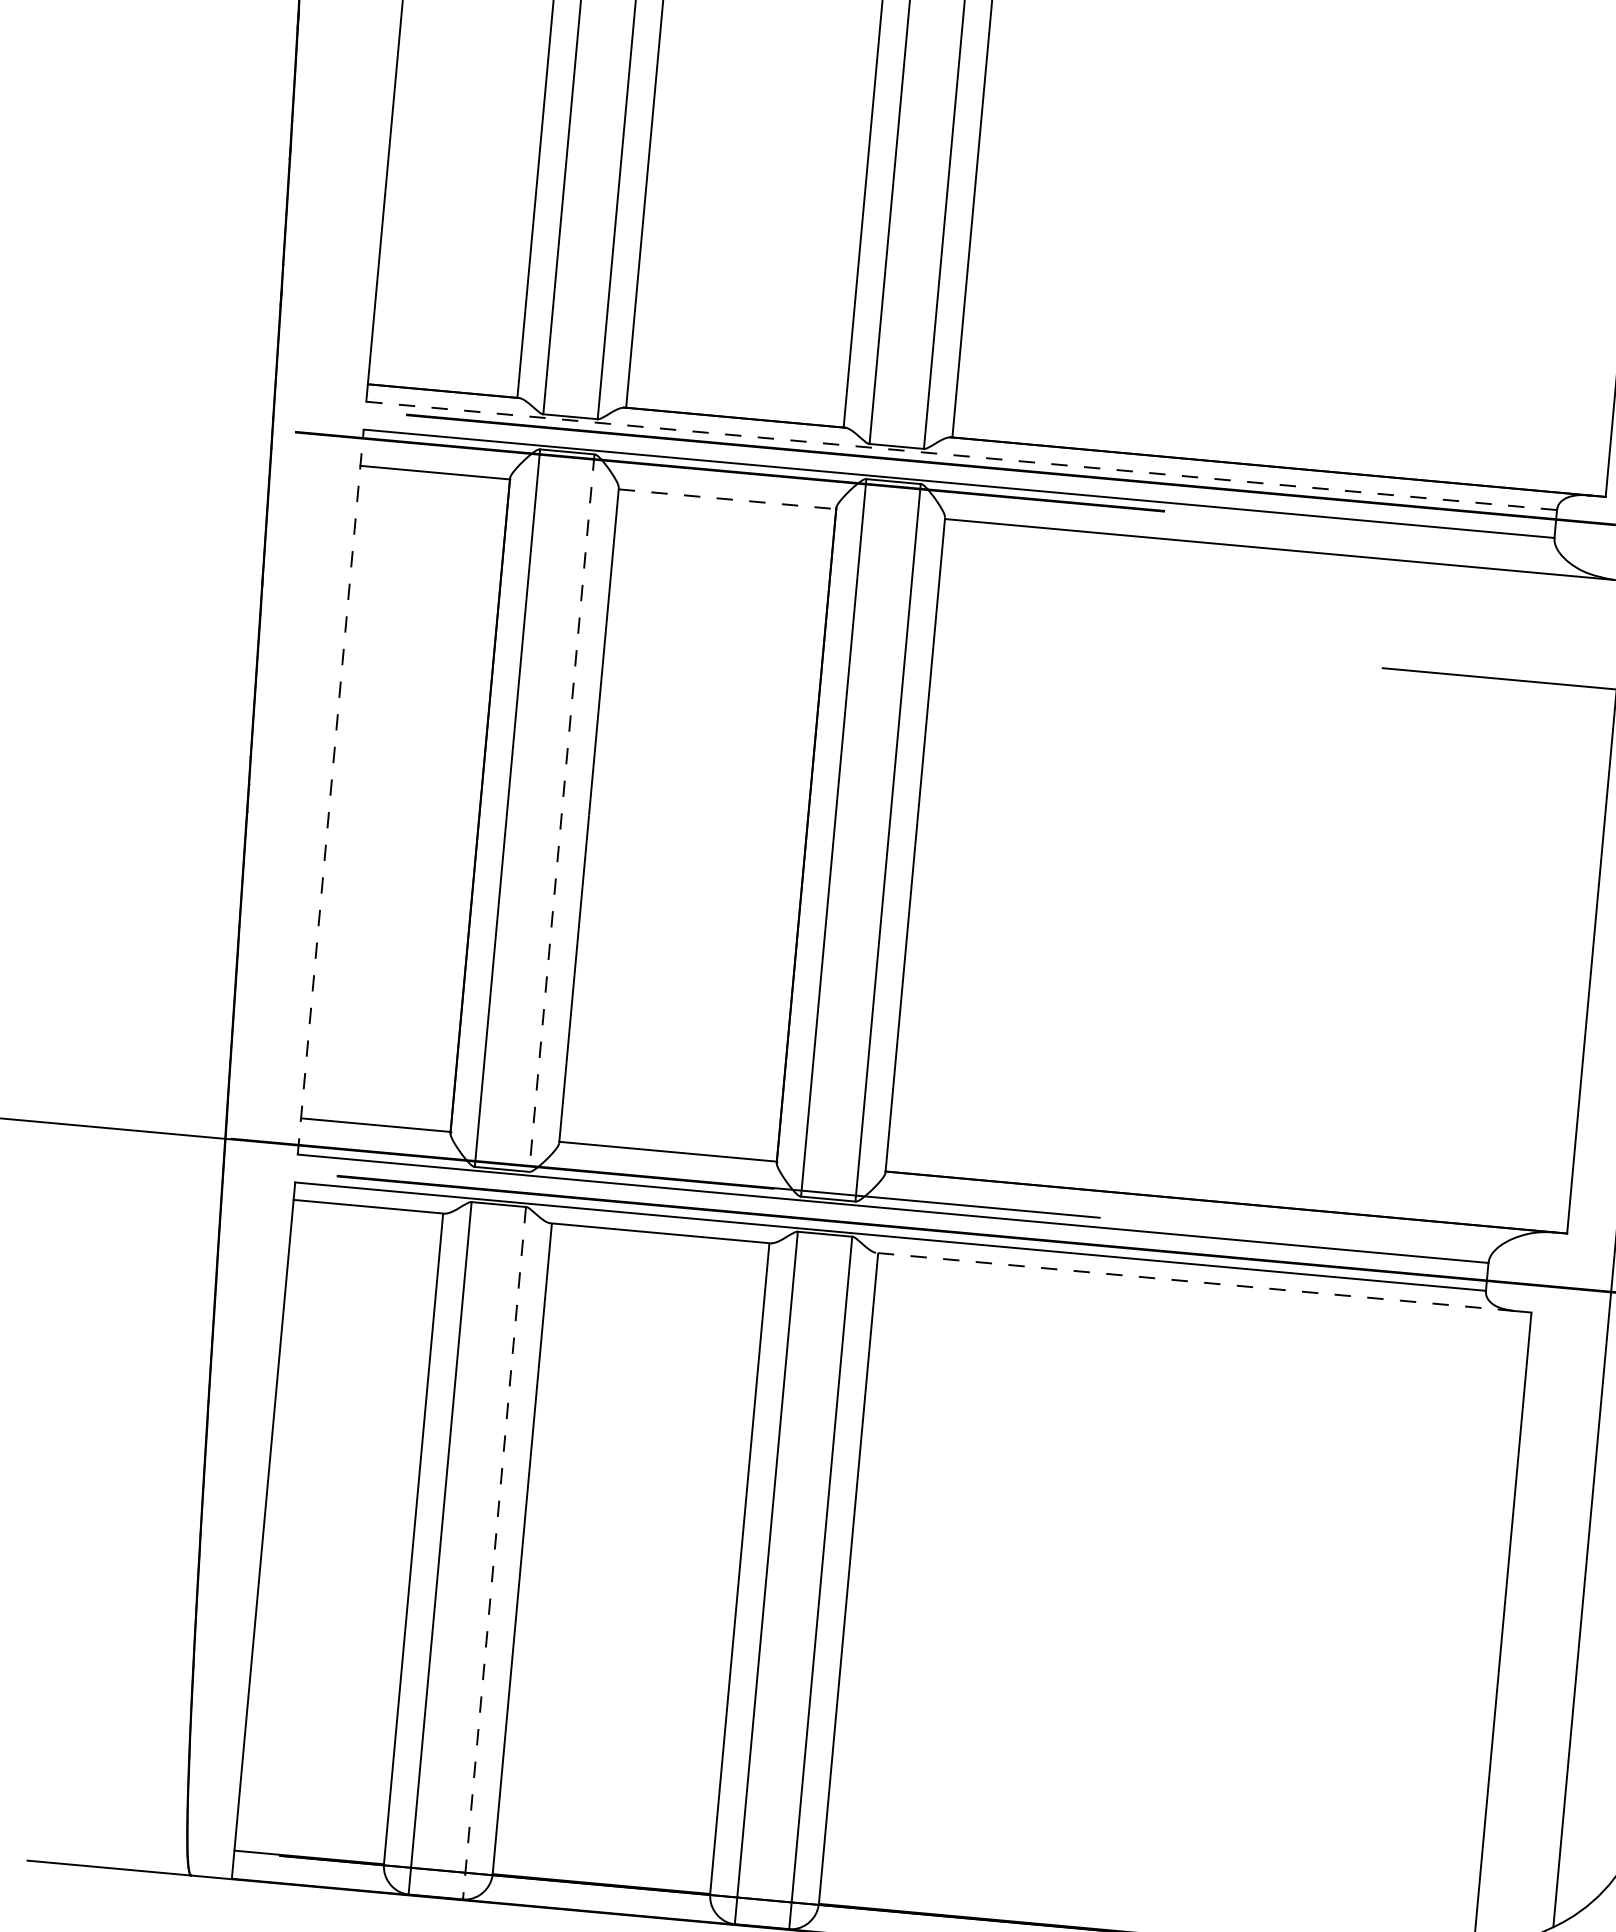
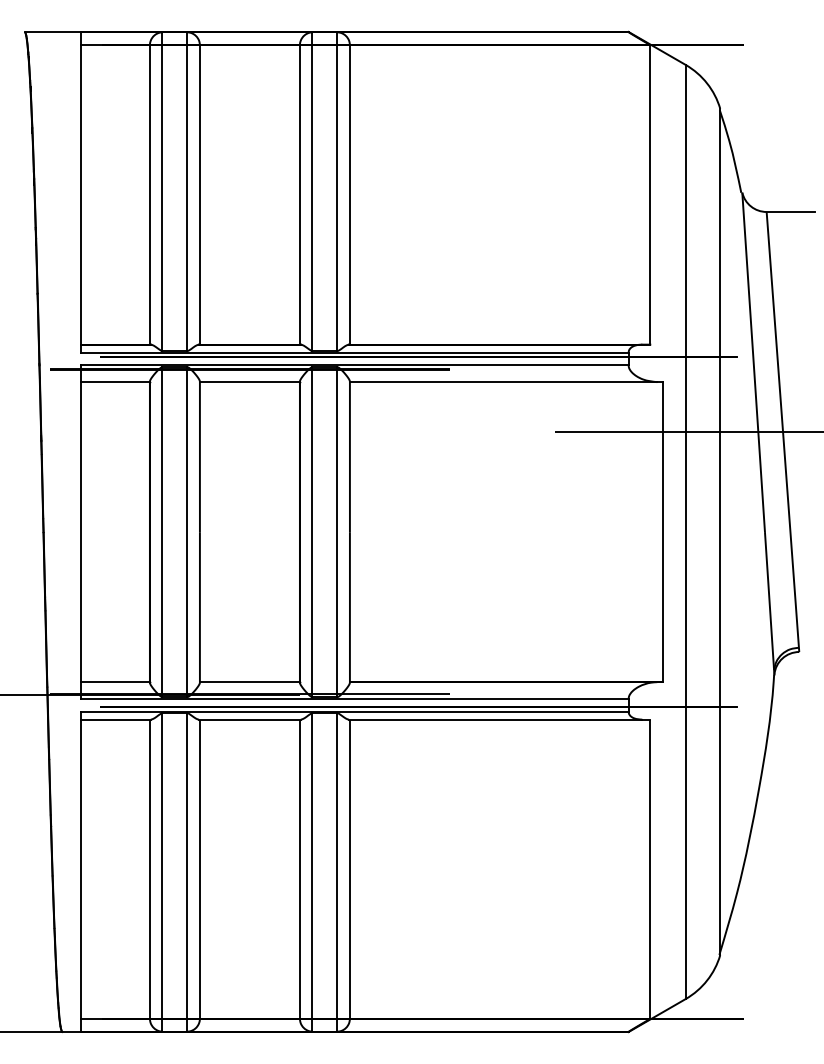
line: (960, 455) -> (354, 352), dashed -> solid
line: (728, 500) -> (250, 382), dashed -> solid
line: (331, 792) -> (81, 532), dashed -> solid
line: (561, 813) -> (187, 532), dashed -> solid
line: (1194, 1281) -> (495, 719), dashed -> solid
line: (494, 1553) -> (187, 872), dashed -> solid

